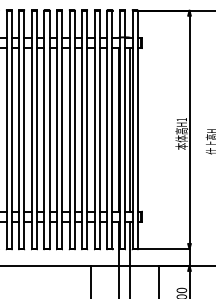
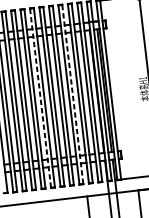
line: (44, 129) -> (40, 97), solid -> dashed
line: (87, 130) -> (73, 94), solid -> dashed

